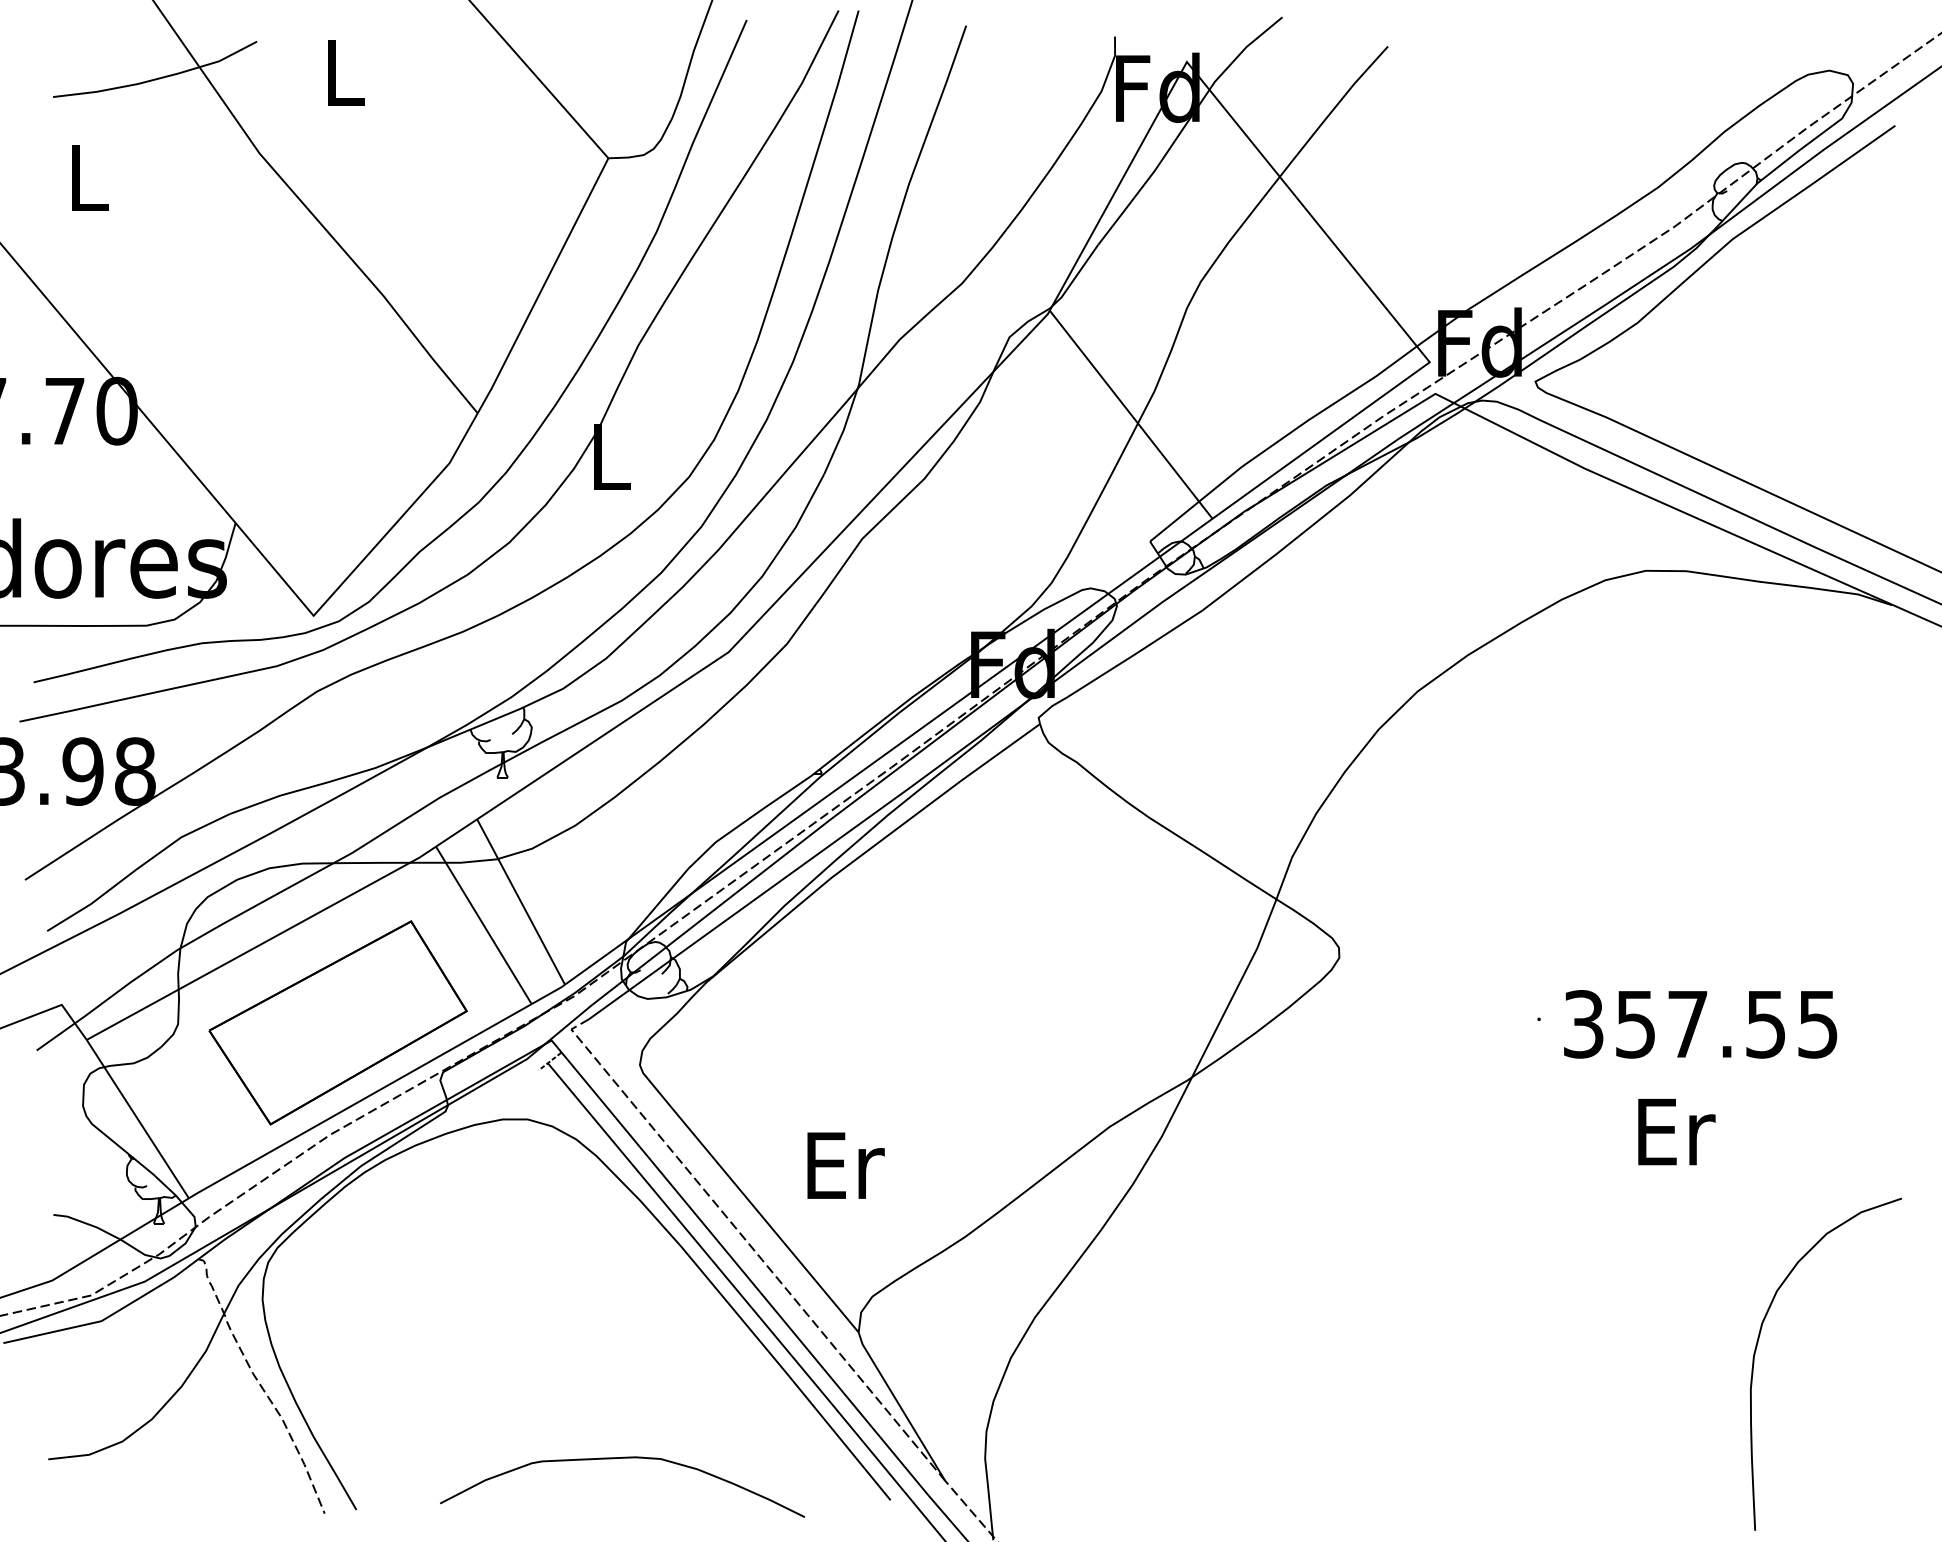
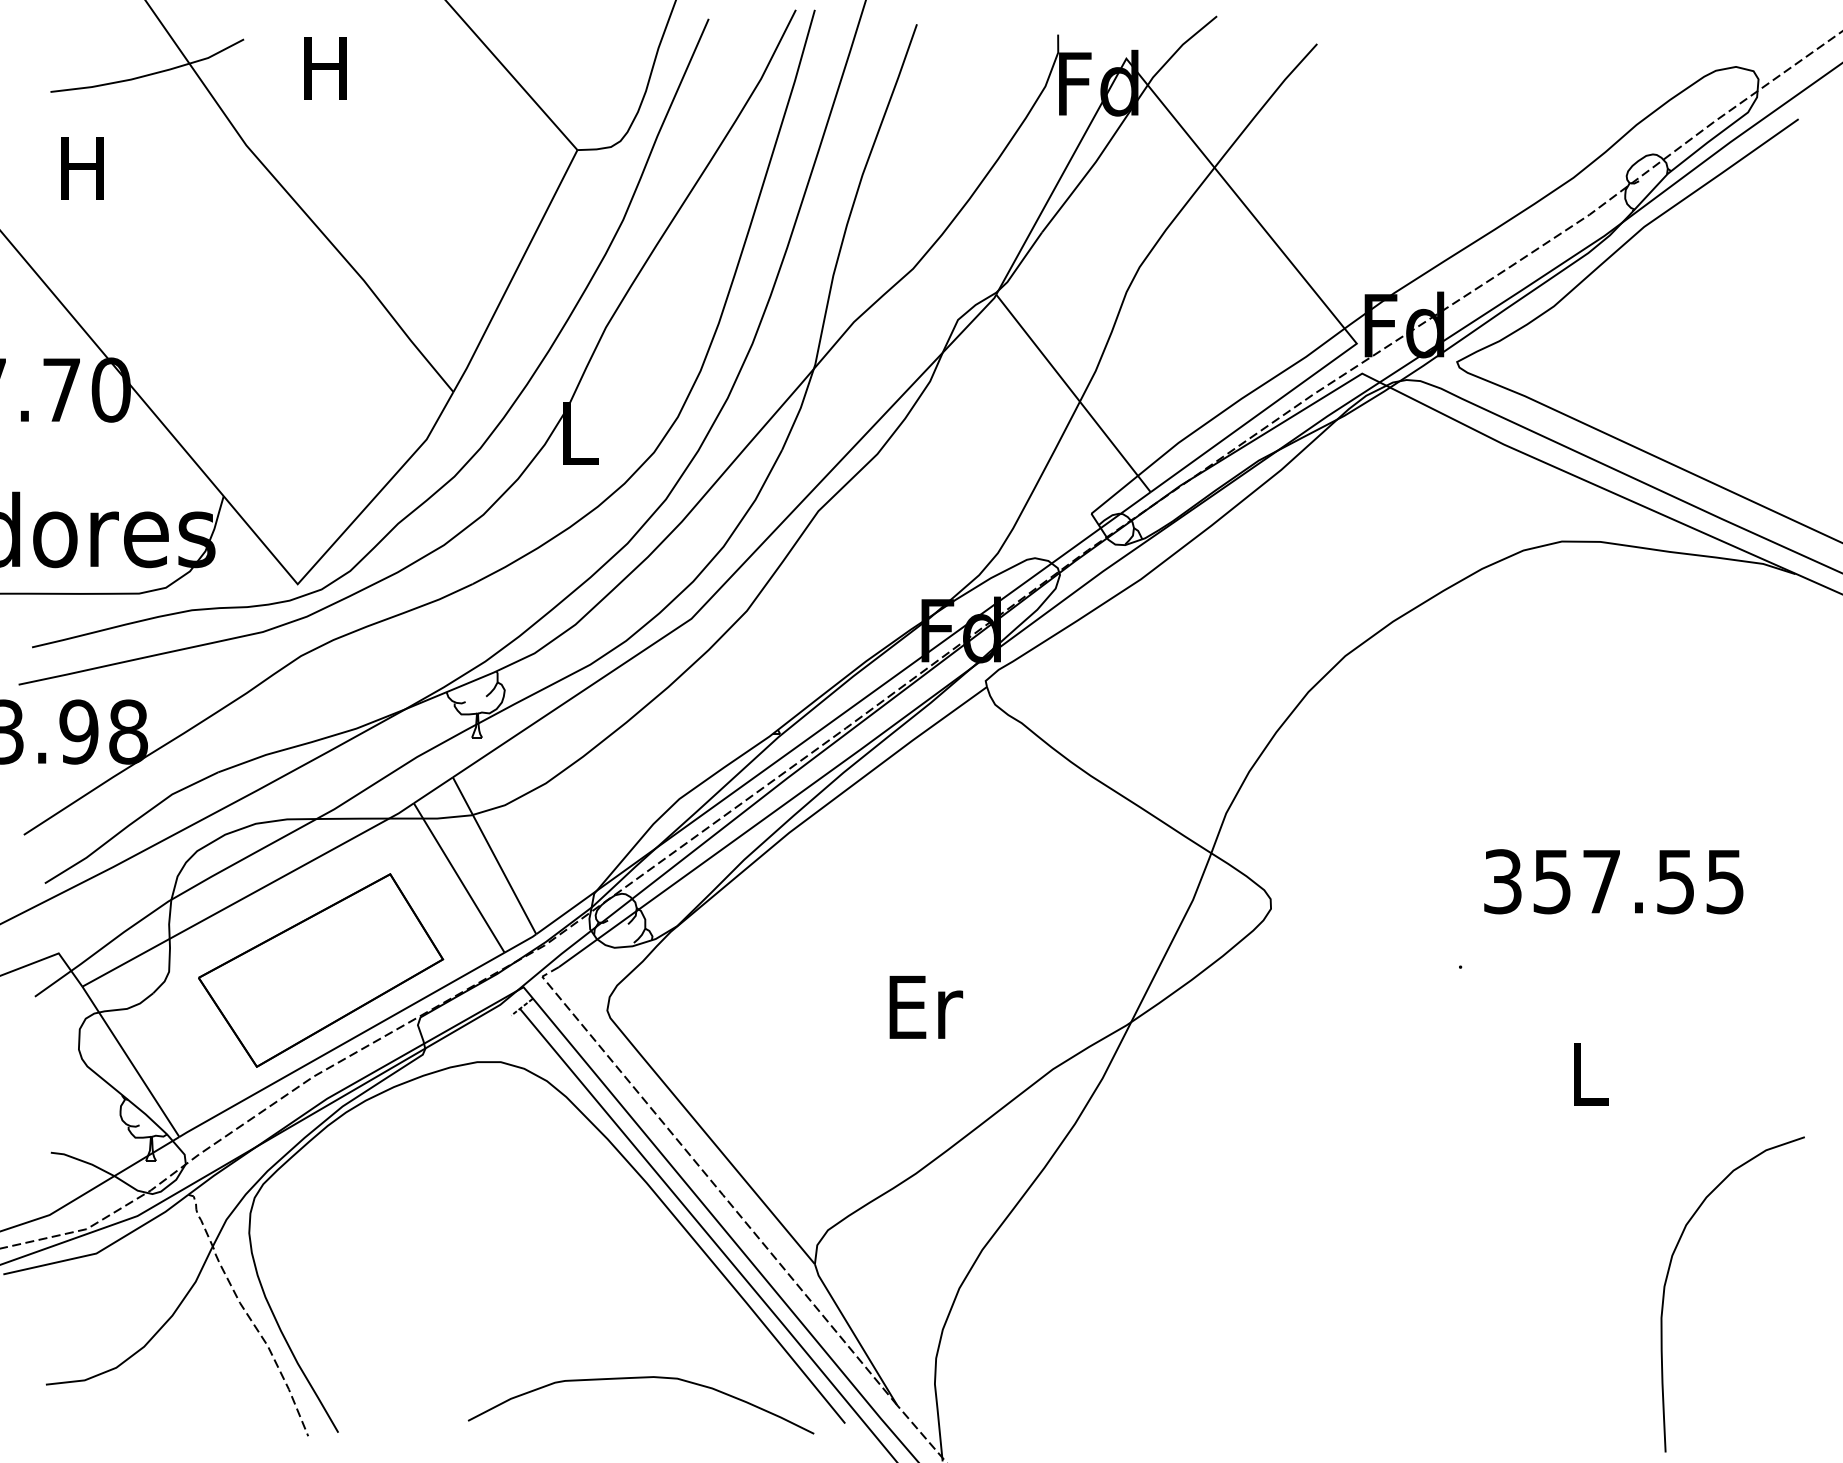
text: (342, 72) -> (325, 68), L -> H
text: (86, 177) -> (82, 168), L -> H
text: (1700, 1024) -> (1613, 881), moved
text: (1676, 1131) -> (1590, 1073), Er -> L
text: (845, 1165) -> (925, 1007), moved
curve: (622, 1458) -> (641, 1378), moved

